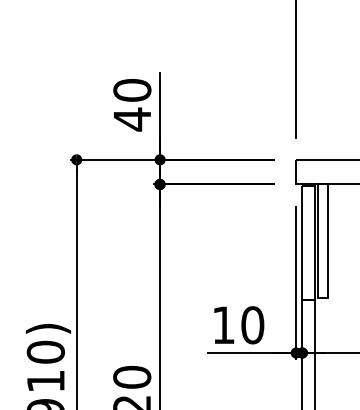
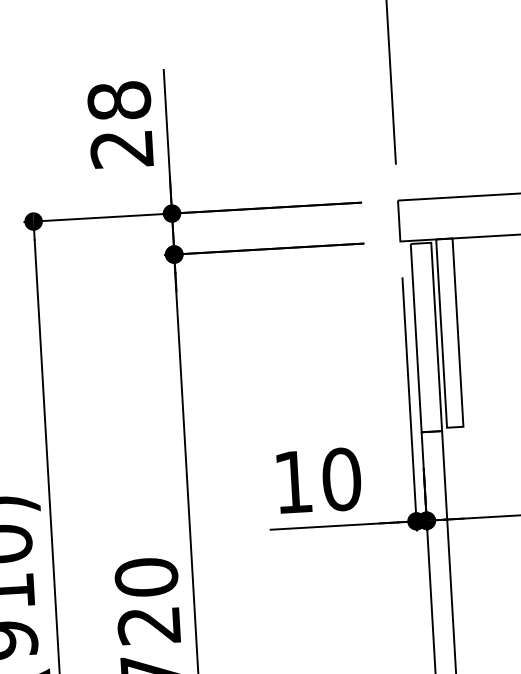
text: (132, 105) -> (121, 126), 40 -> 28

